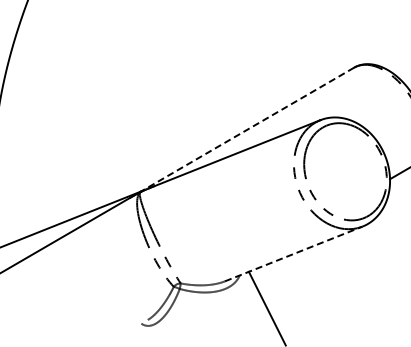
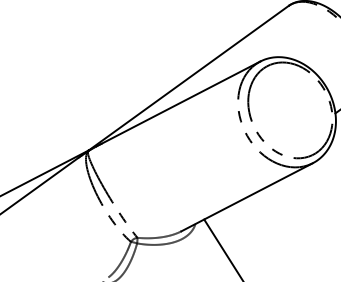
line: (247, 129) -> (188, 78), dashed -> solid
line: (294, 253) -> (247, 196), dashed -> solid

